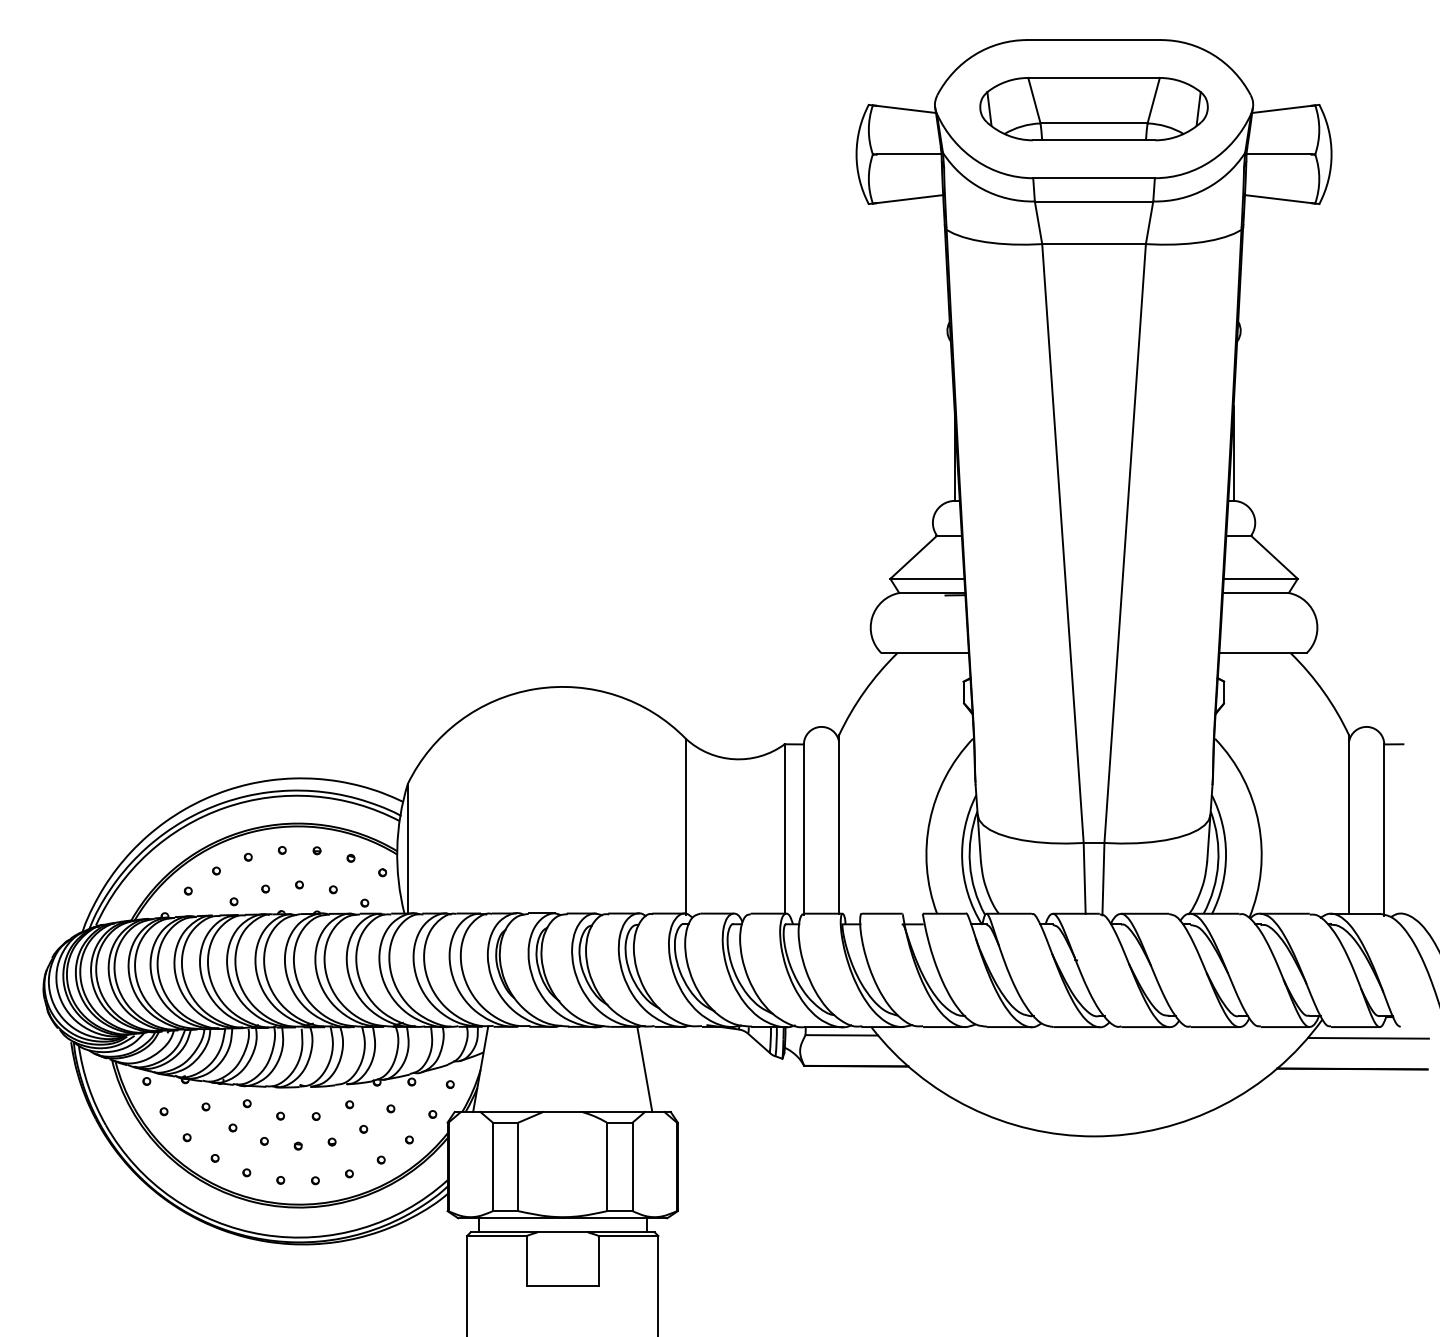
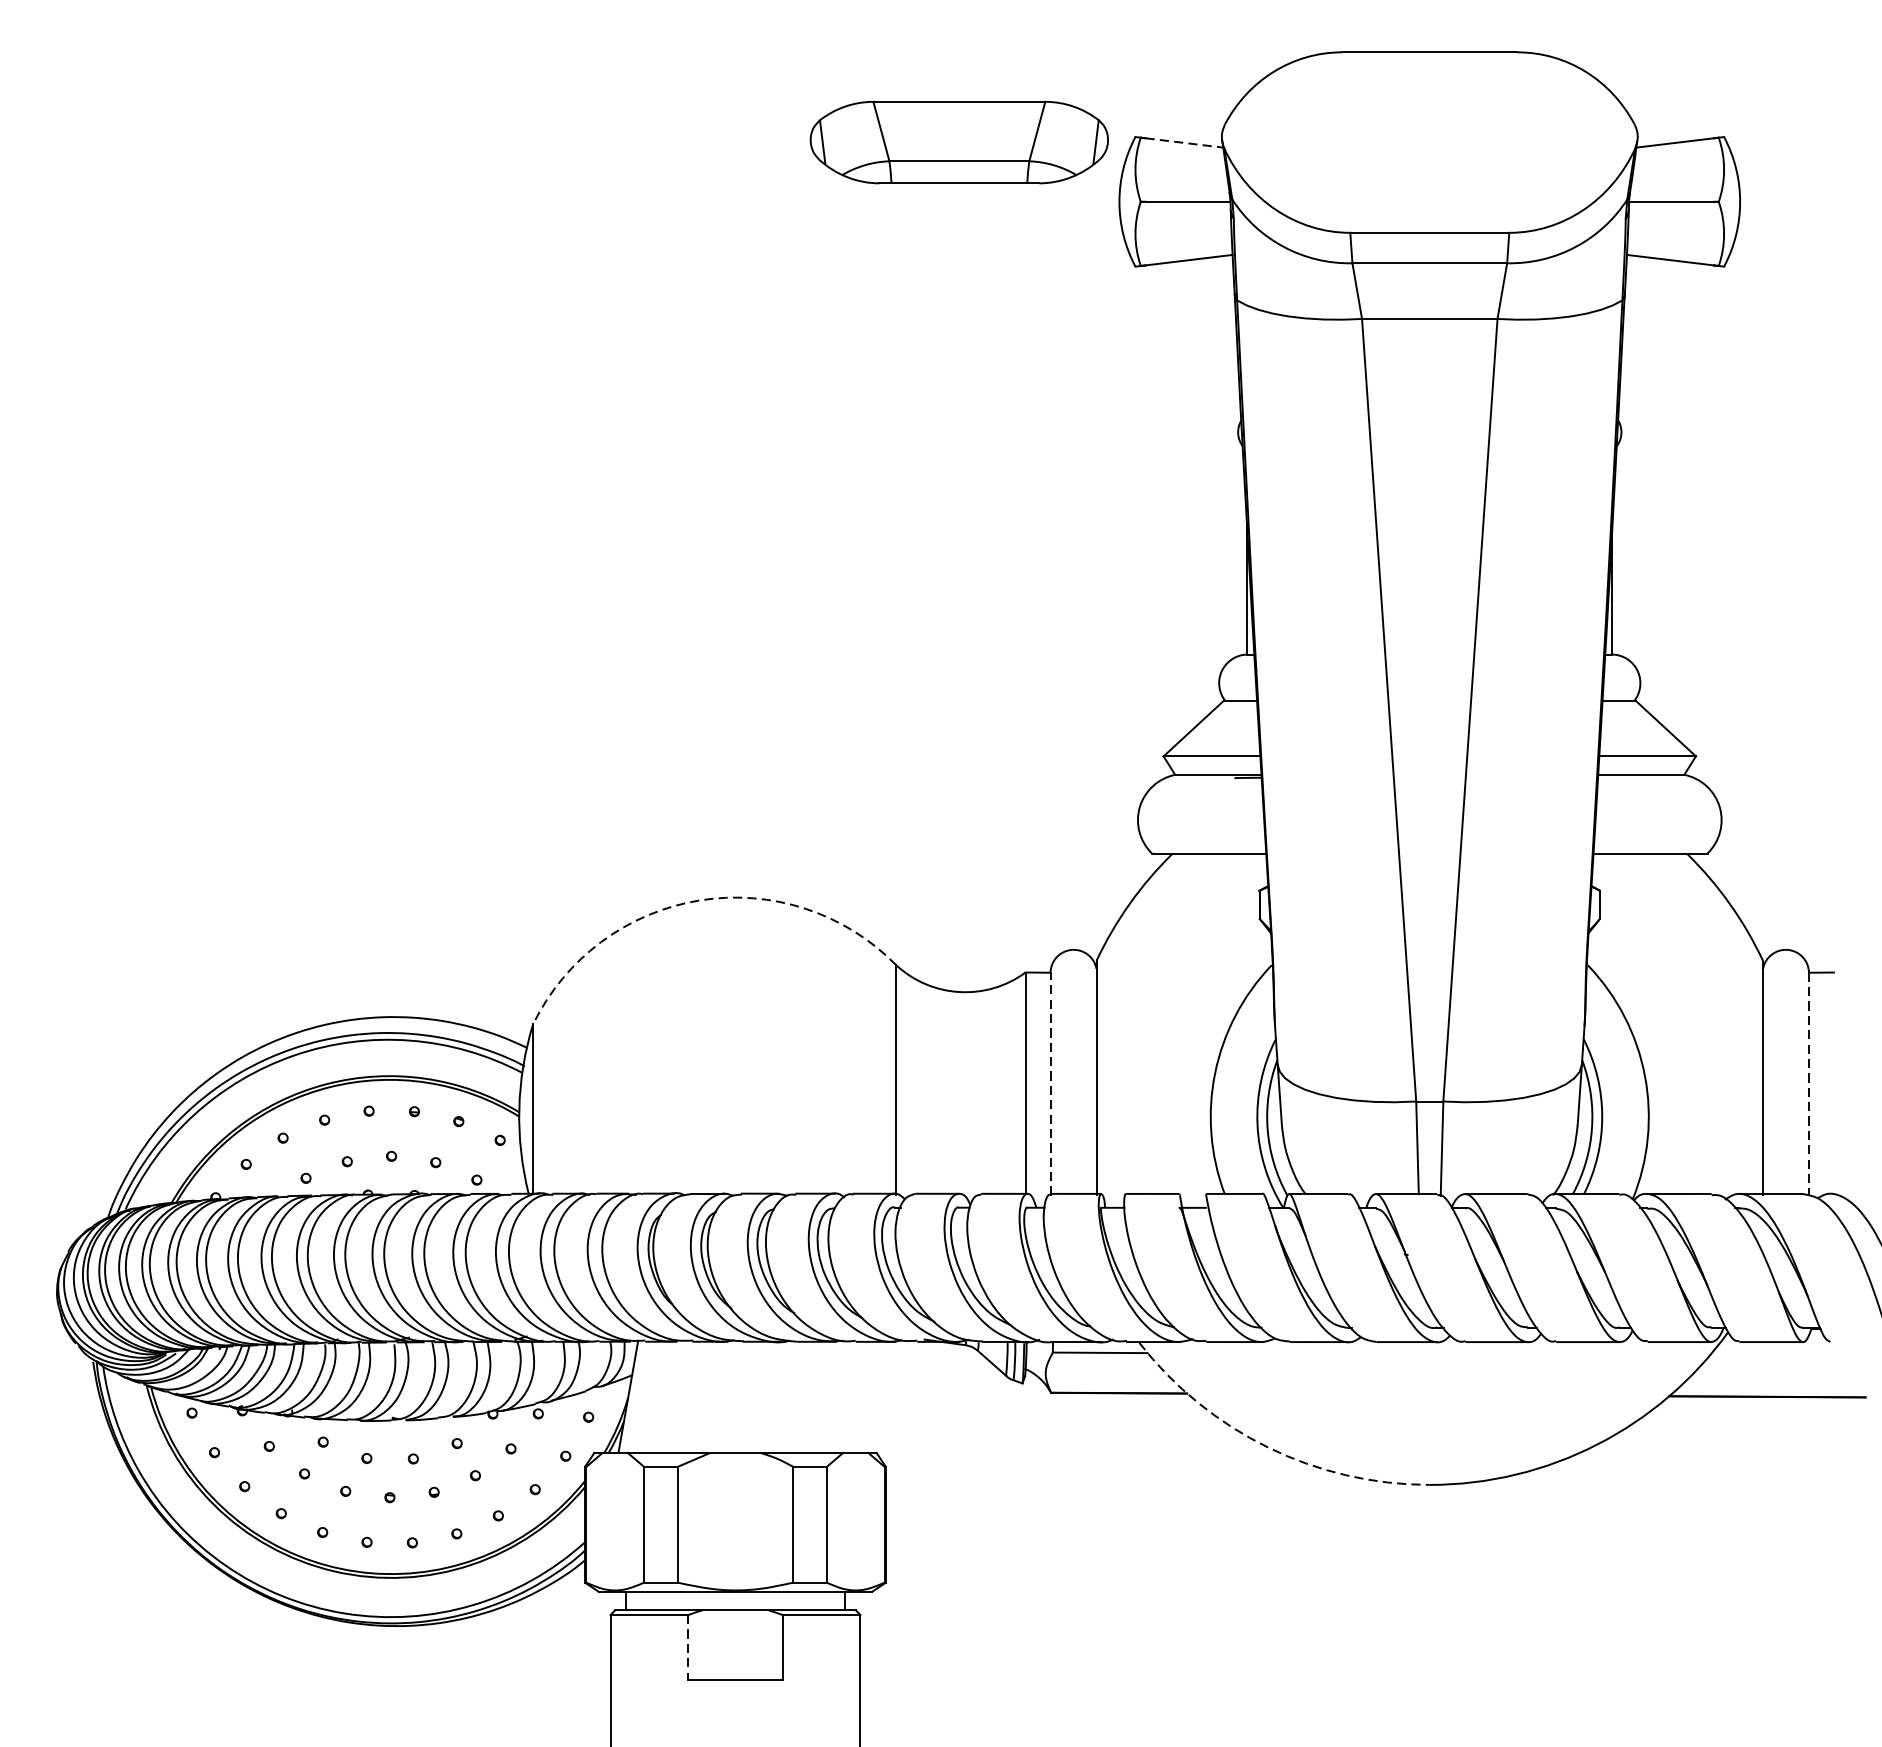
line: (906, 109) -> (1184, 143), solid -> dashed
part: (1093, 109) -> (958, 143), moved
arc: (535, 689) -> (699, 900), solid -> dashed
line: (803, 829) -> (1050, 1083), solid -> dashed
line: (1384, 830) -> (1809, 1085), solid -> dashed
line: (1367, 1037) -> (1787, 1355), removed
line: (644, 1069) -> (842, 1397), removed
arc: (970, 1107) -> (1268, 1447), solid -> dashed
line: (526, 1260) -> (688, 1647), solid -> dashed

